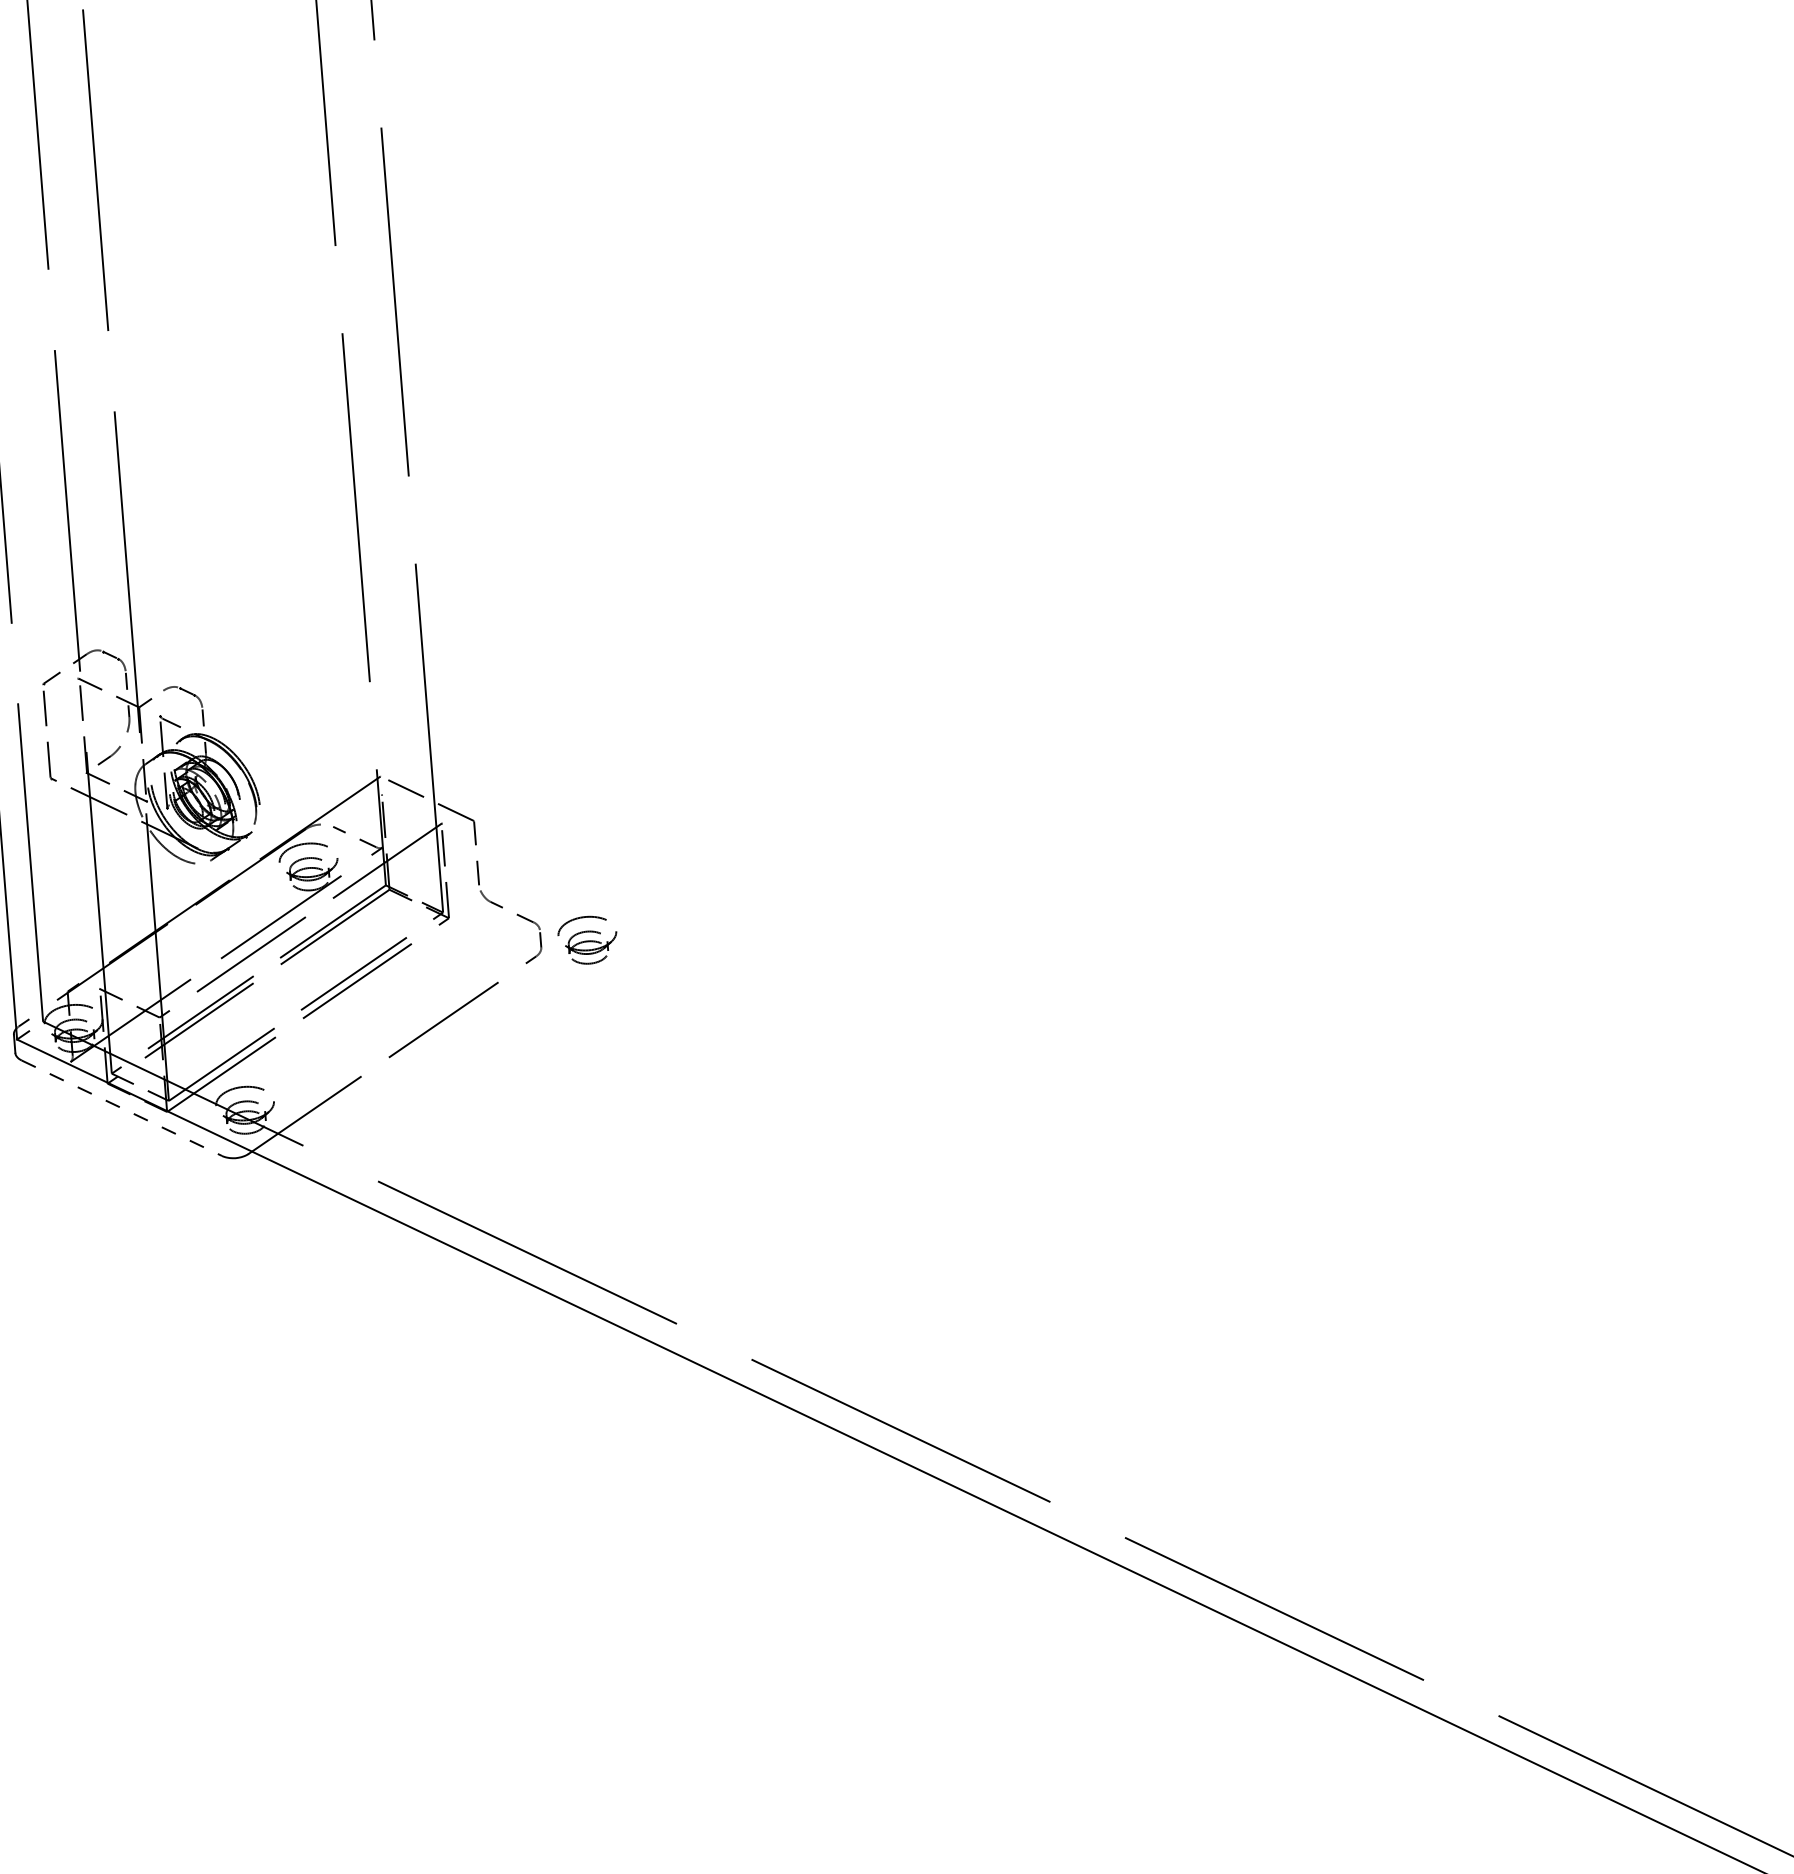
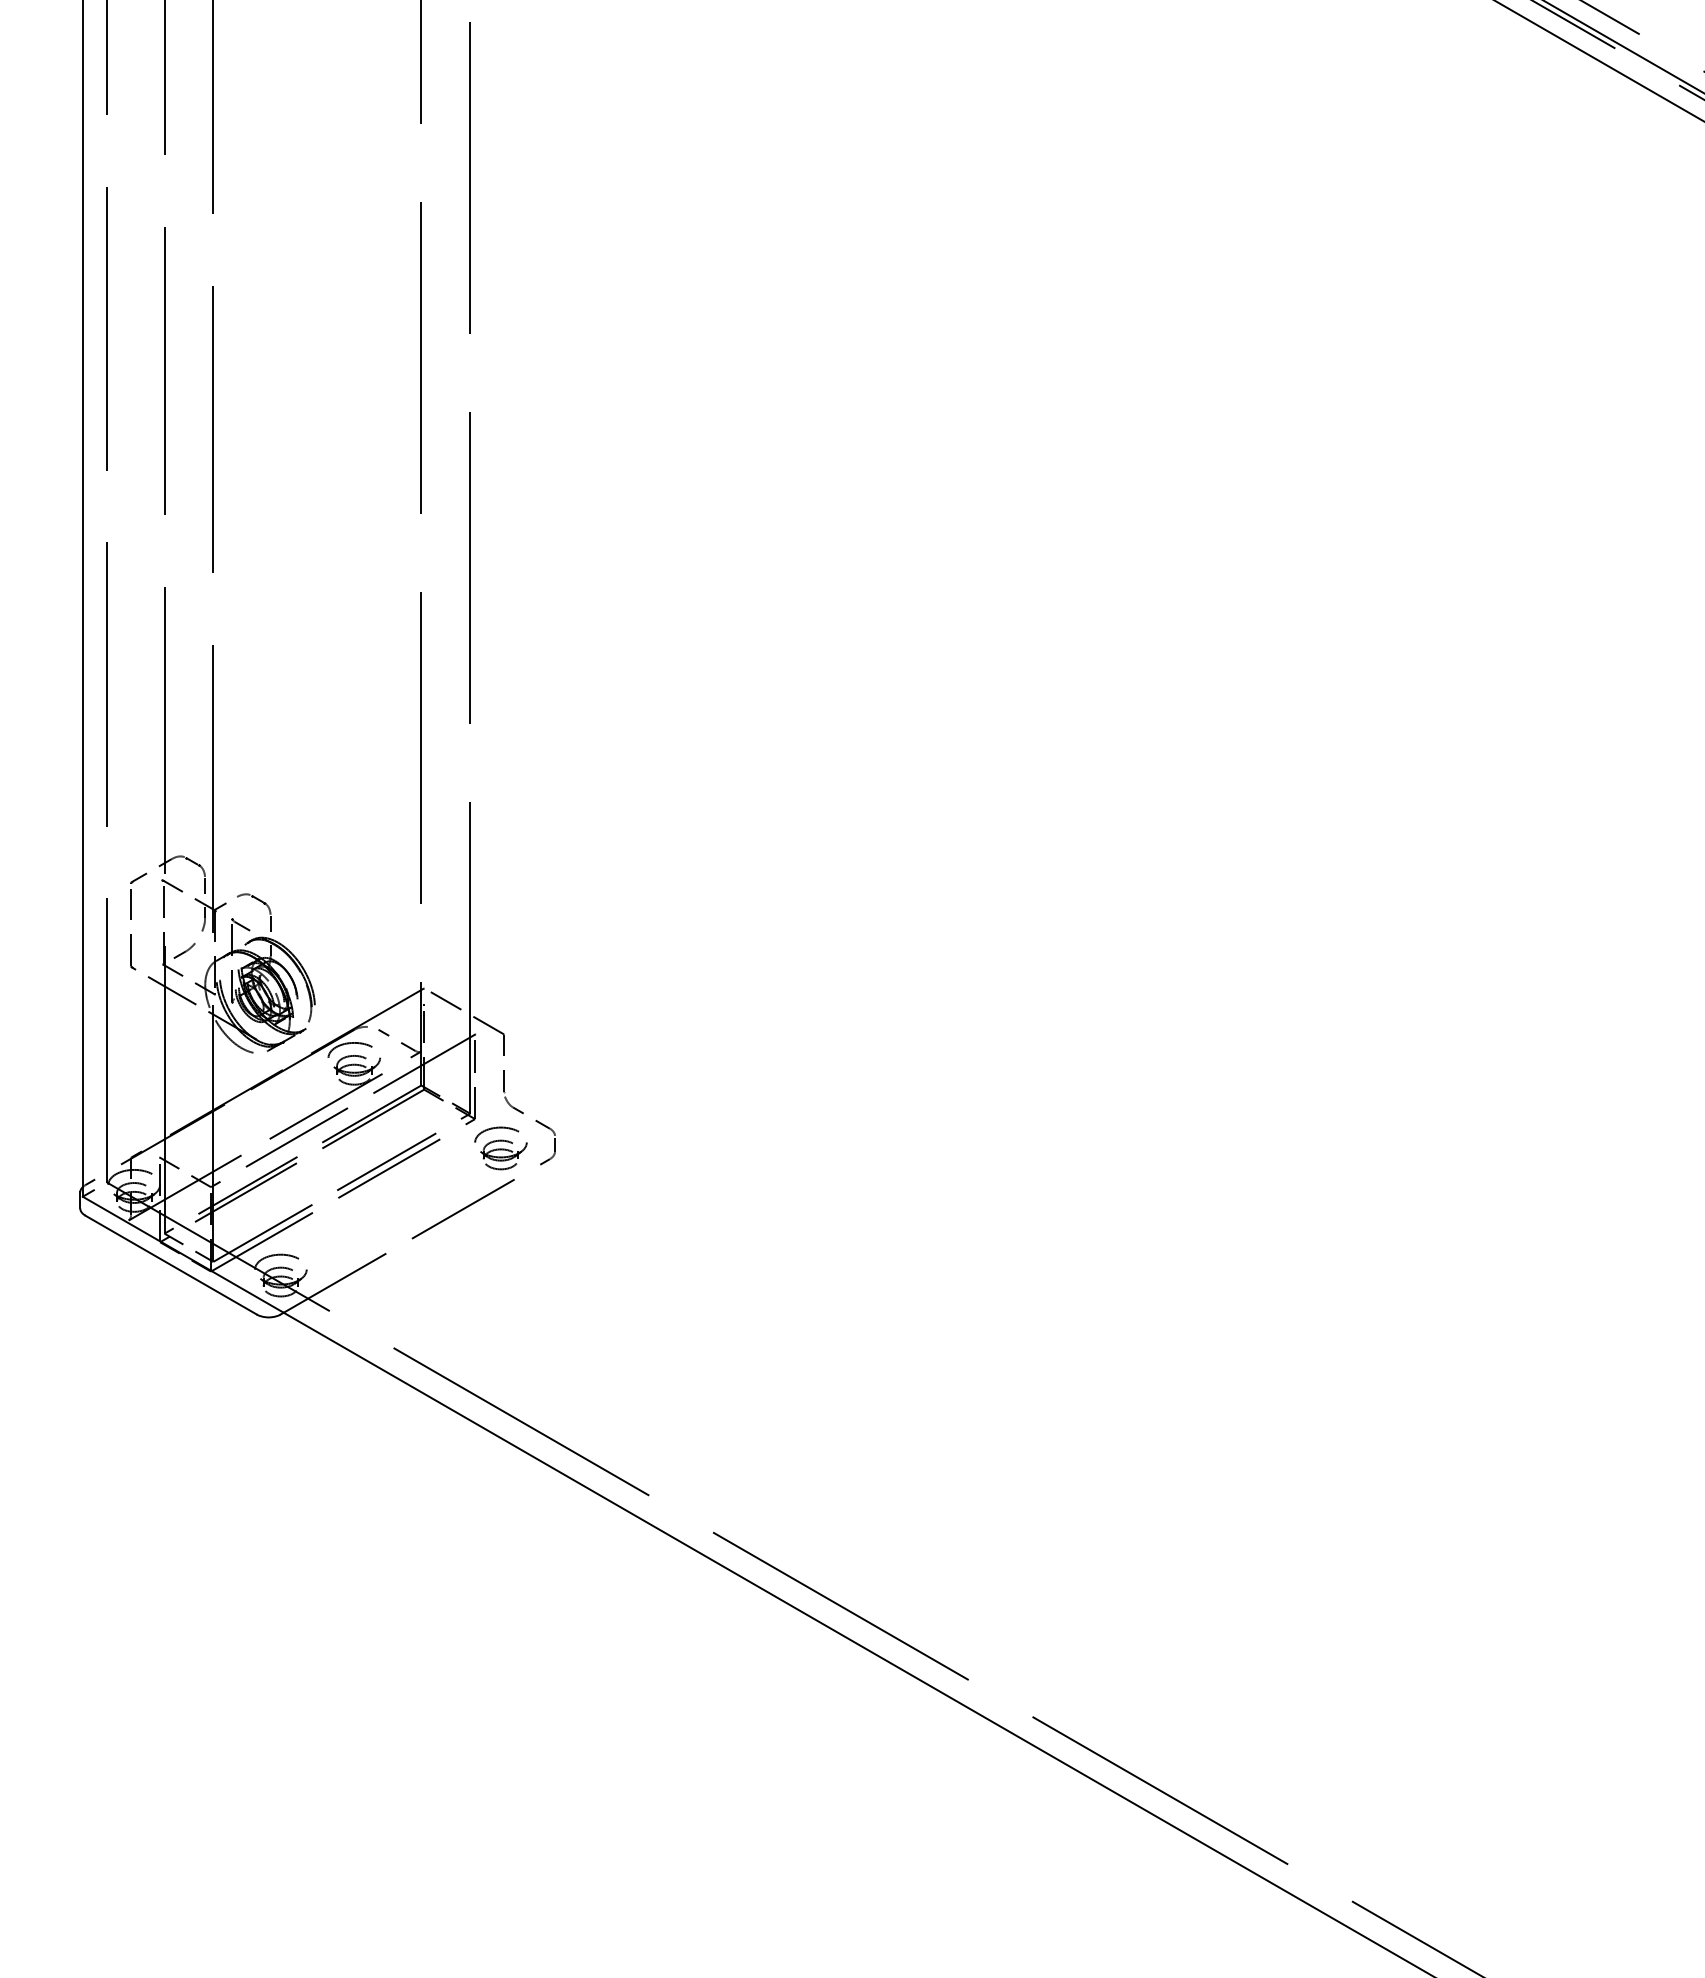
part: (587, 940) -> (500, 1148), moved
line: (122, 1108) -> (171, 1265), dashed -> solid

